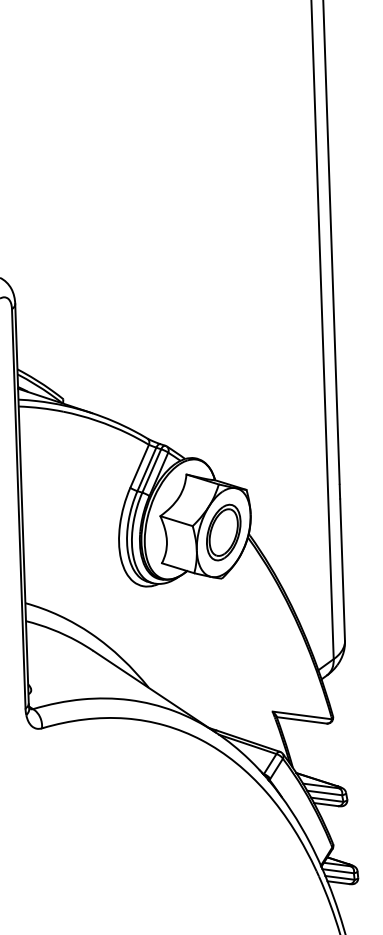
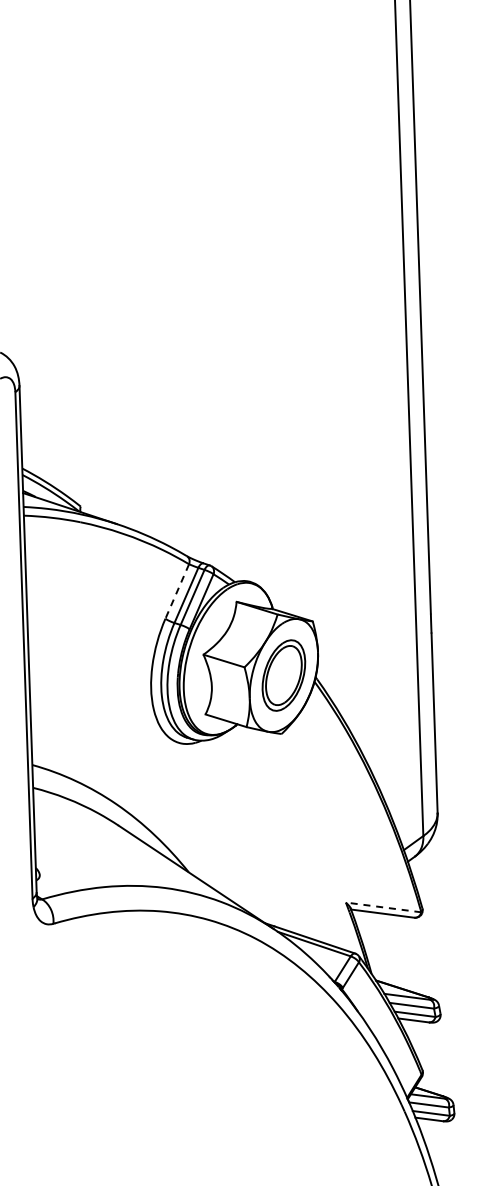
line: (139, 466) -> (177, 591), solid -> dashed
line: (302, 715) -> (383, 907), solid -> dashed

